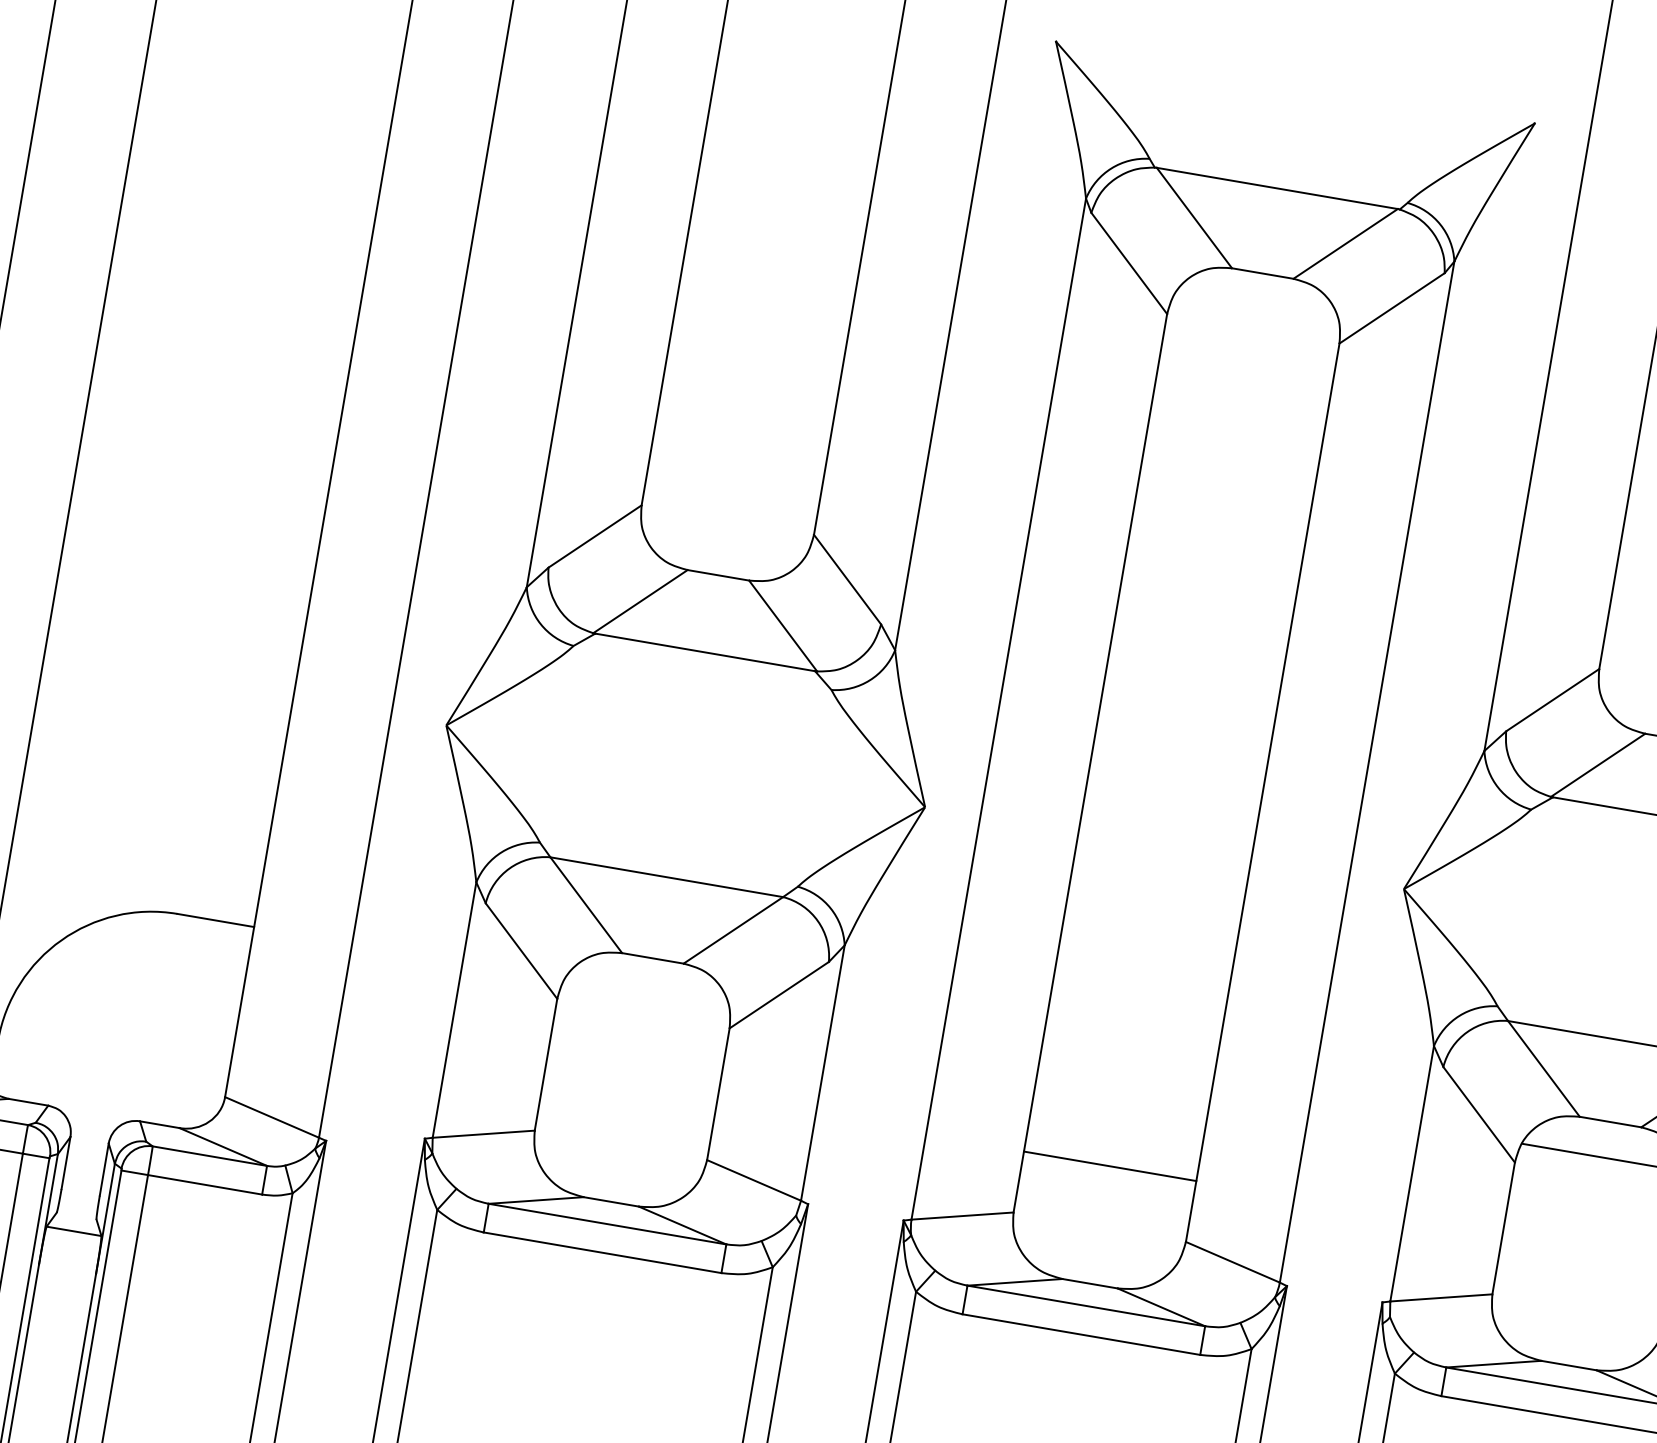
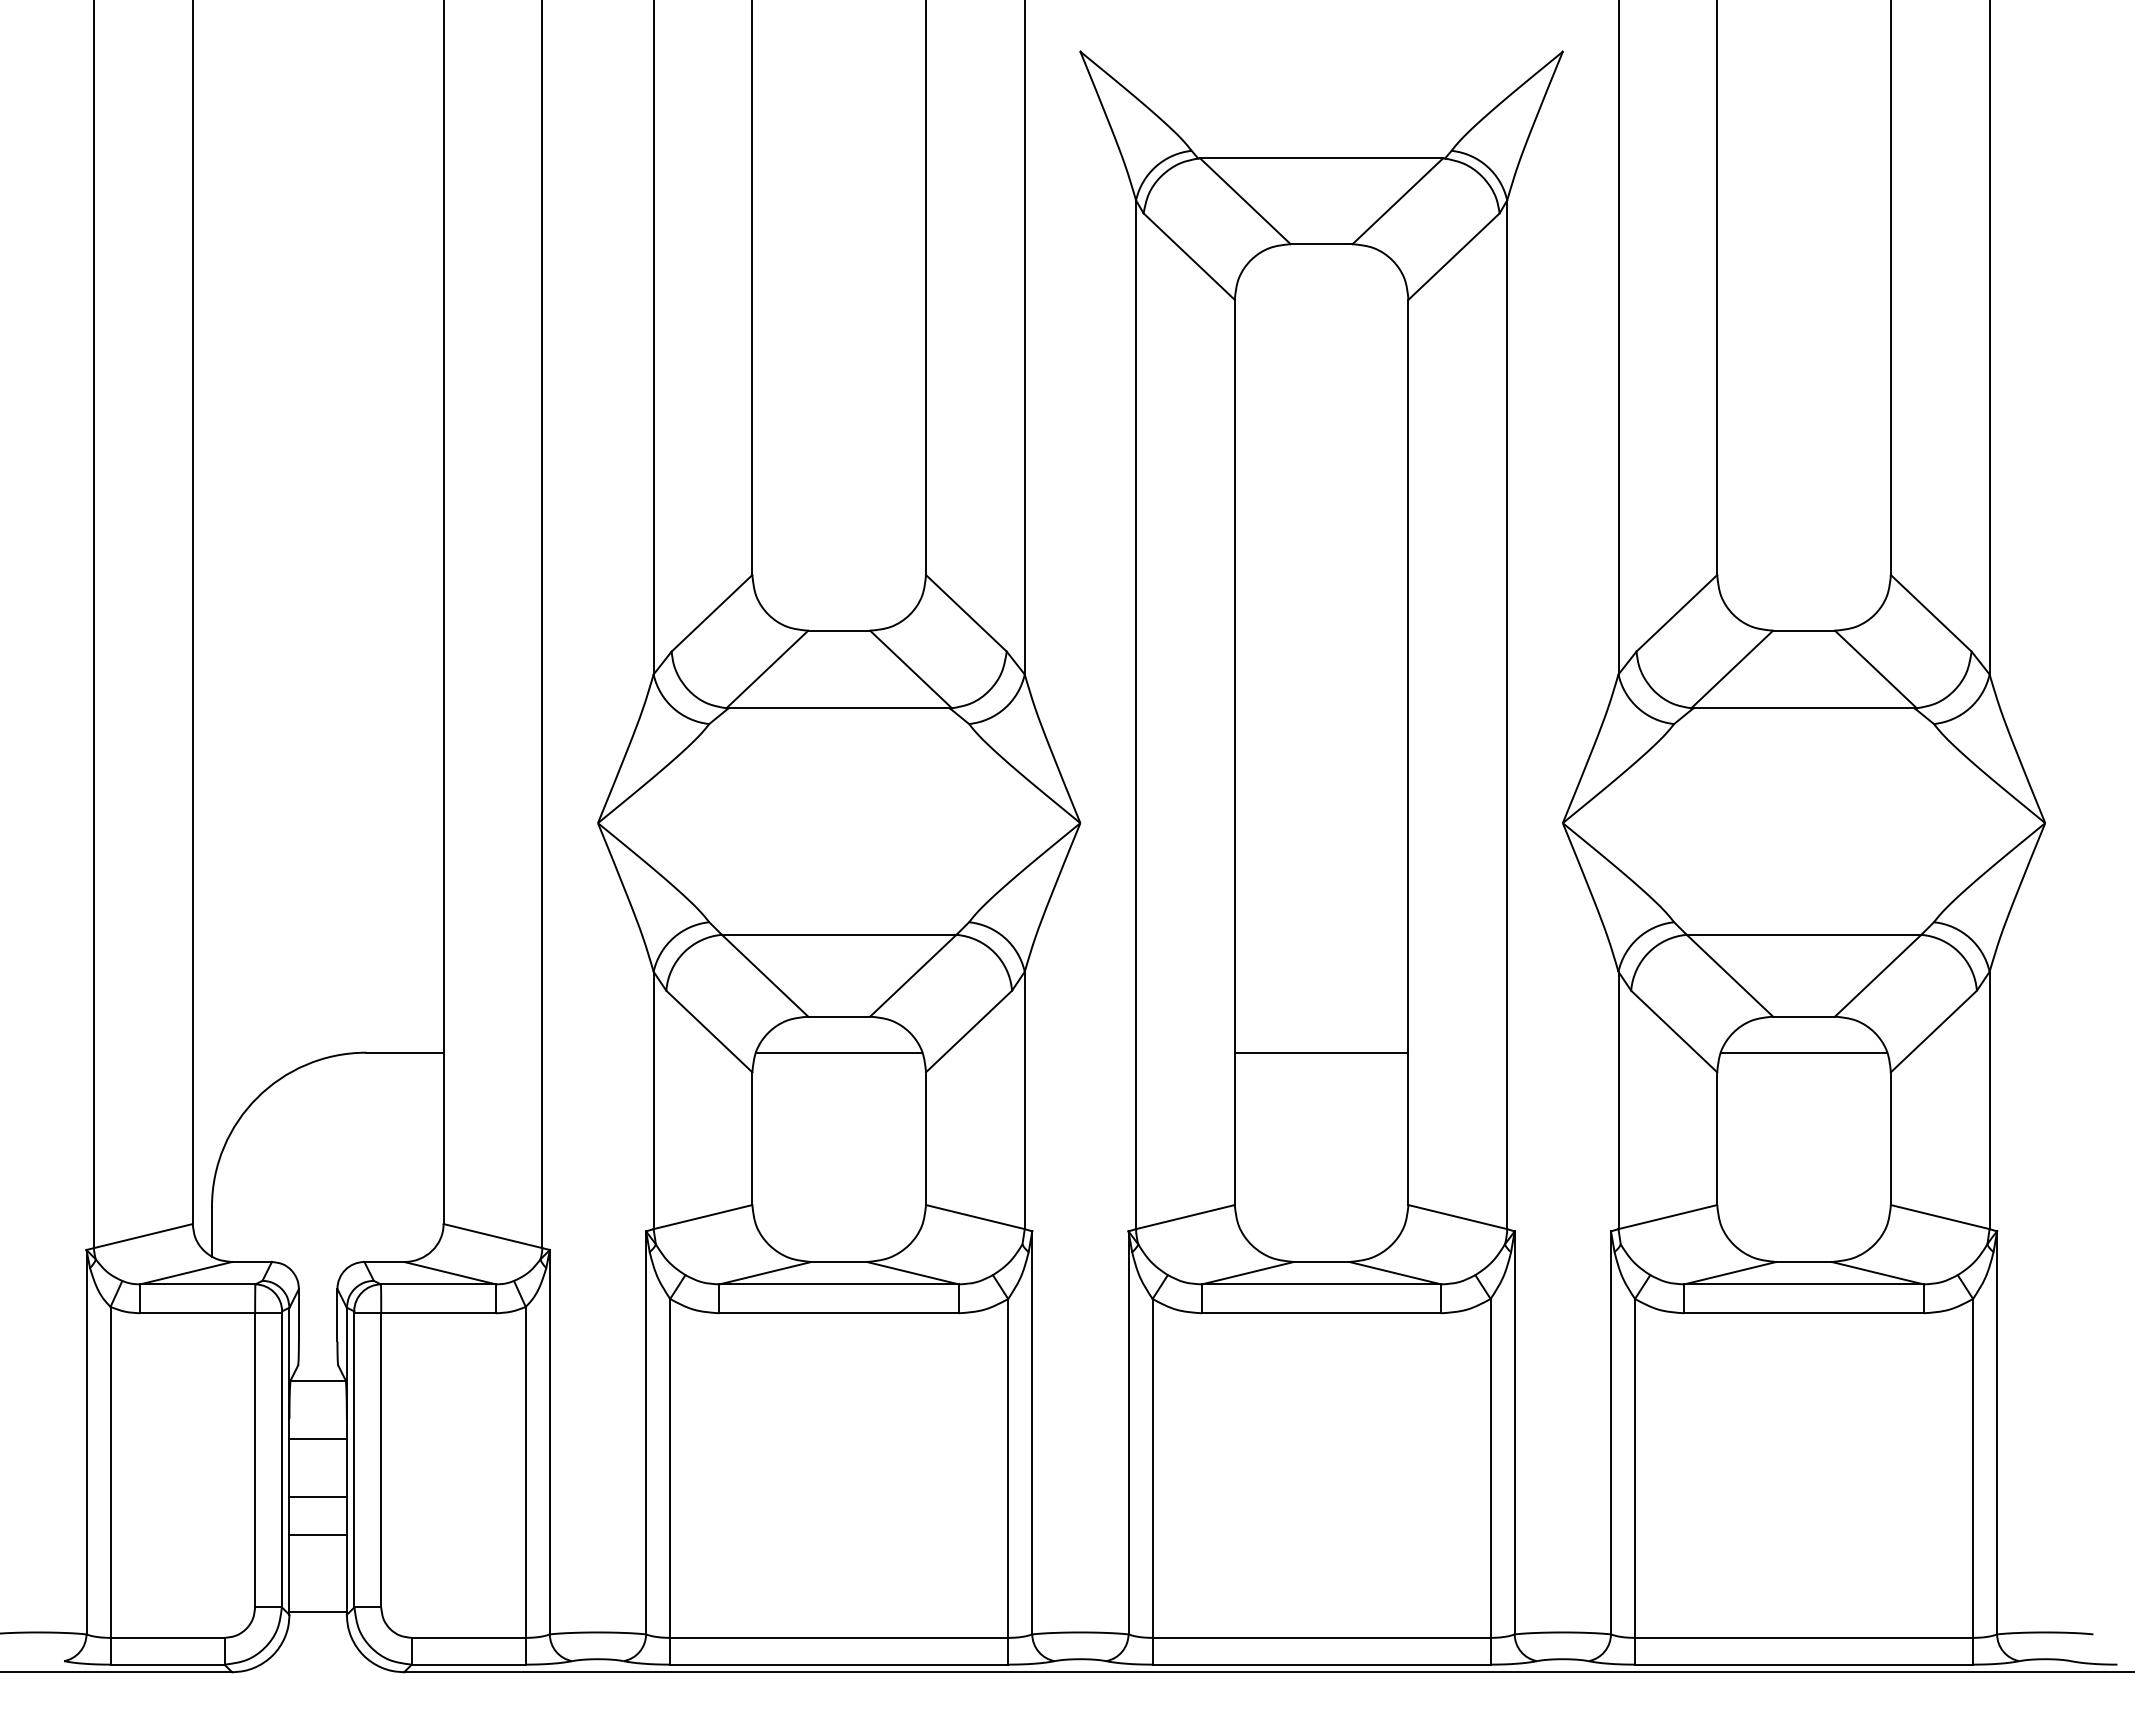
line: (647, 994) -> (839, 1052), added
line: (1110, 1166) -> (1321, 1052), moved
line: (63, 1288) -> (317, 1438), added
line: (53, 1346) -> (317, 1496), added
line: (47, 1384) -> (317, 1535), added

